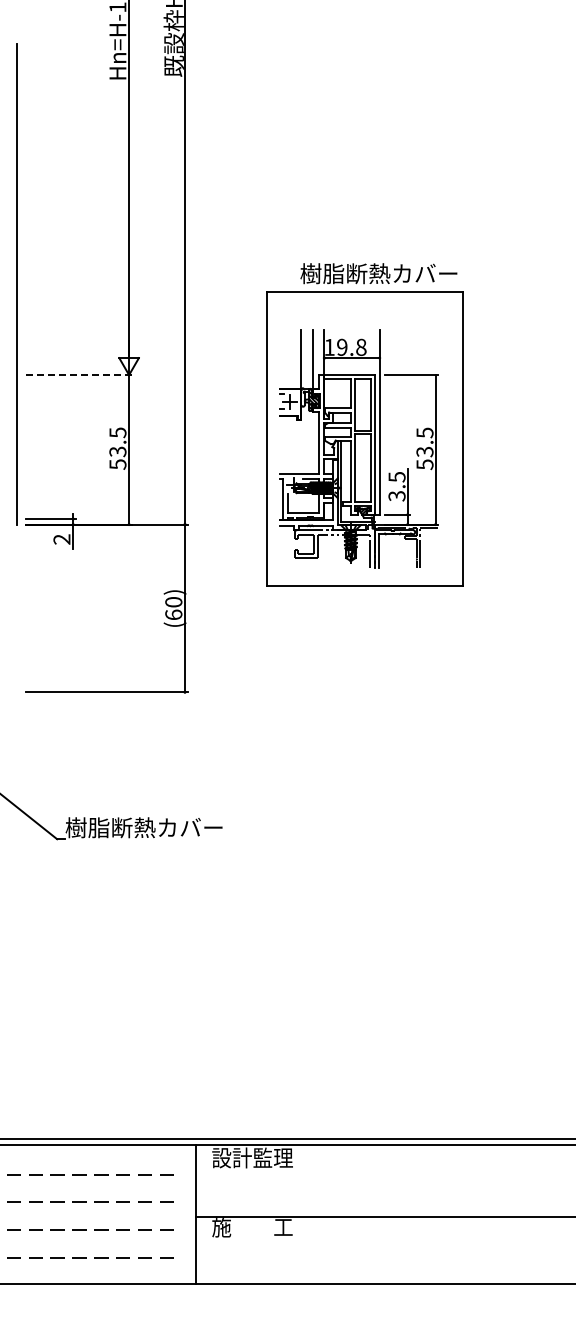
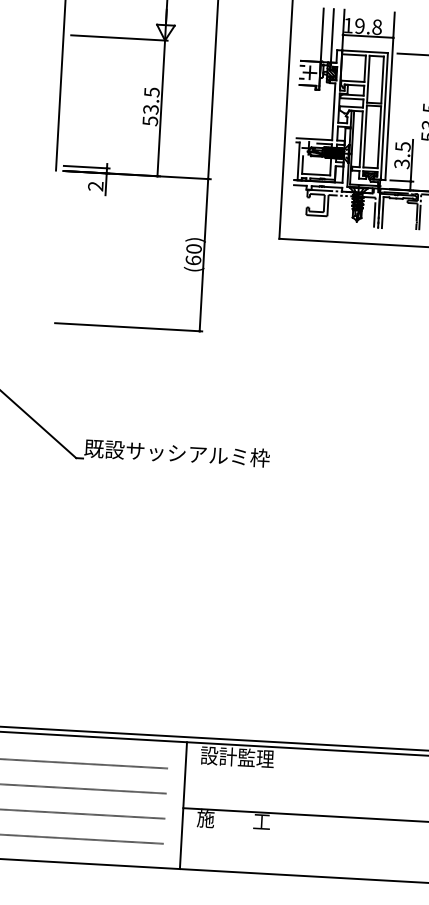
line: (79, 375) -> (120, 38), dashed -> solid
text: (167, 827) -> (176, 453), 樹脂断熱カバー -> 既設サッシアルミ枠

